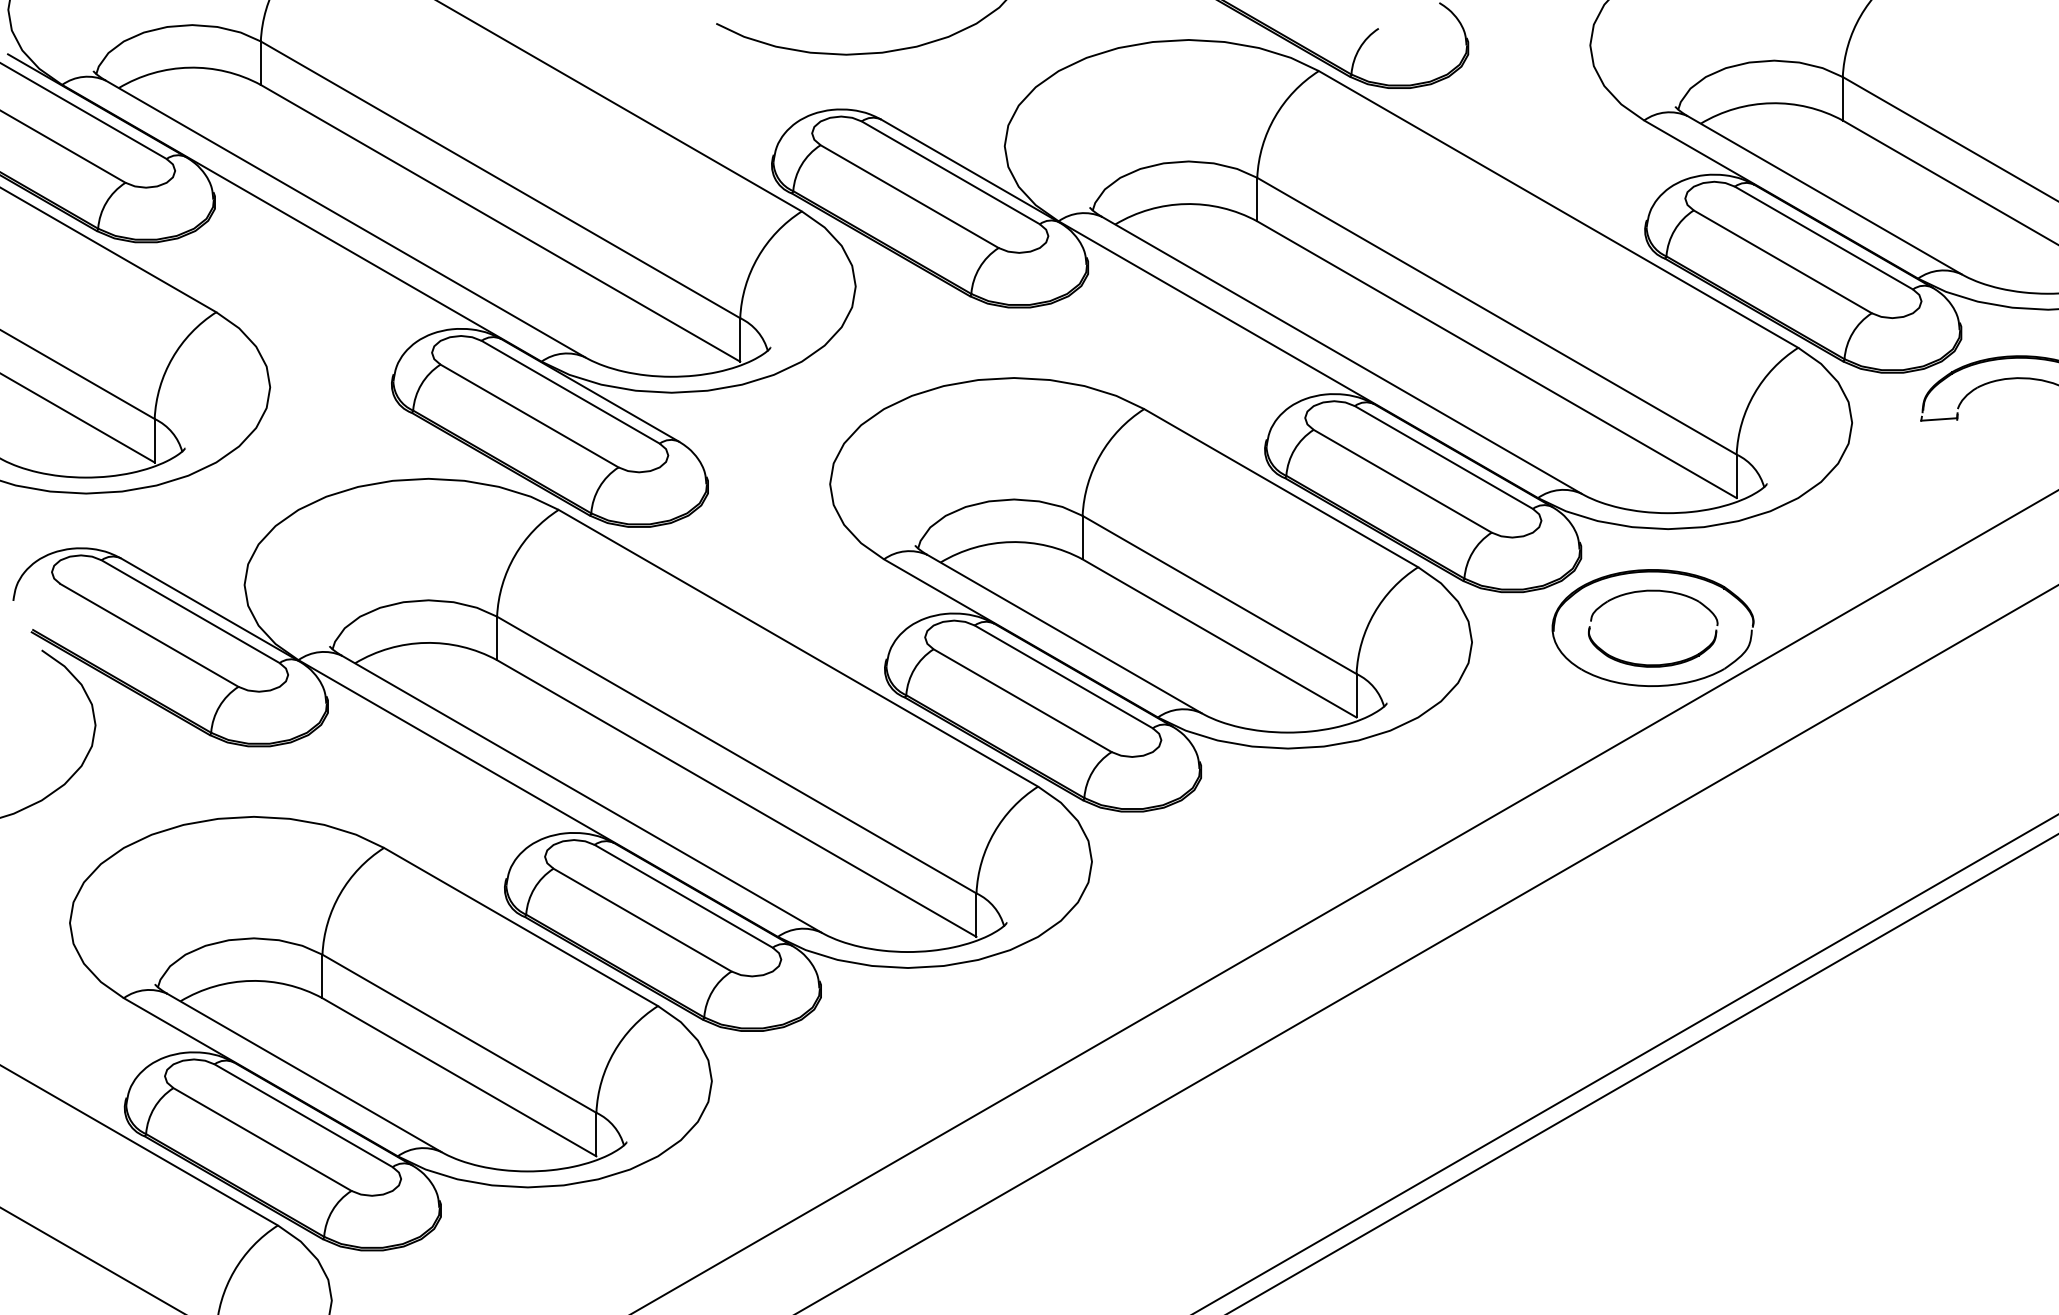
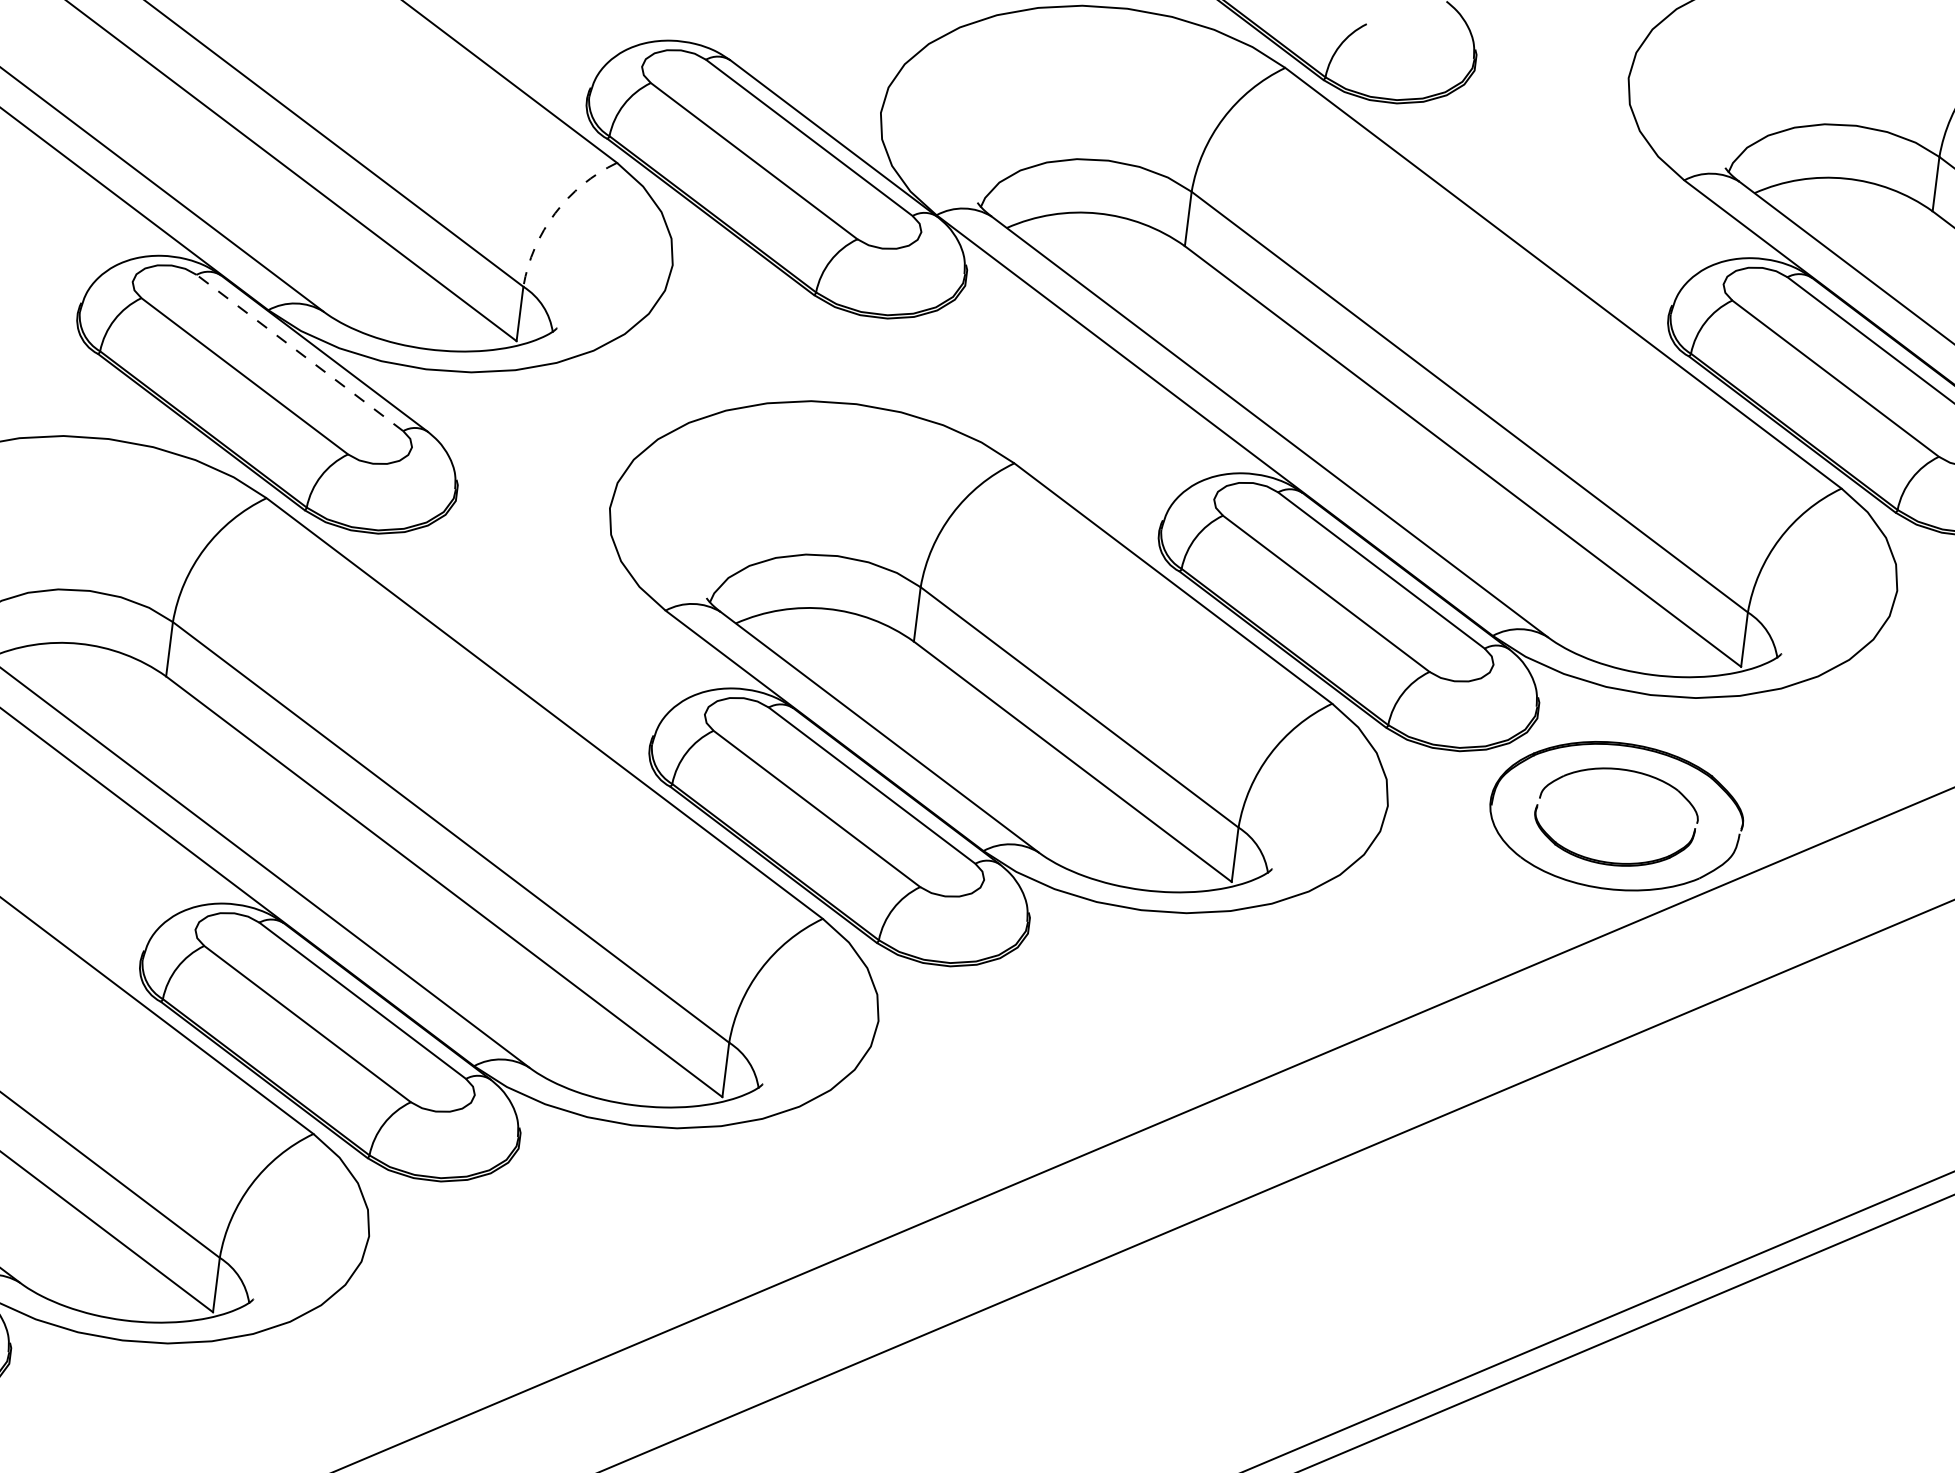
arc: (758, 257) -> (555, 213), solid -> dashed
line: (570, 392) -> (299, 353), solid -> dashed

